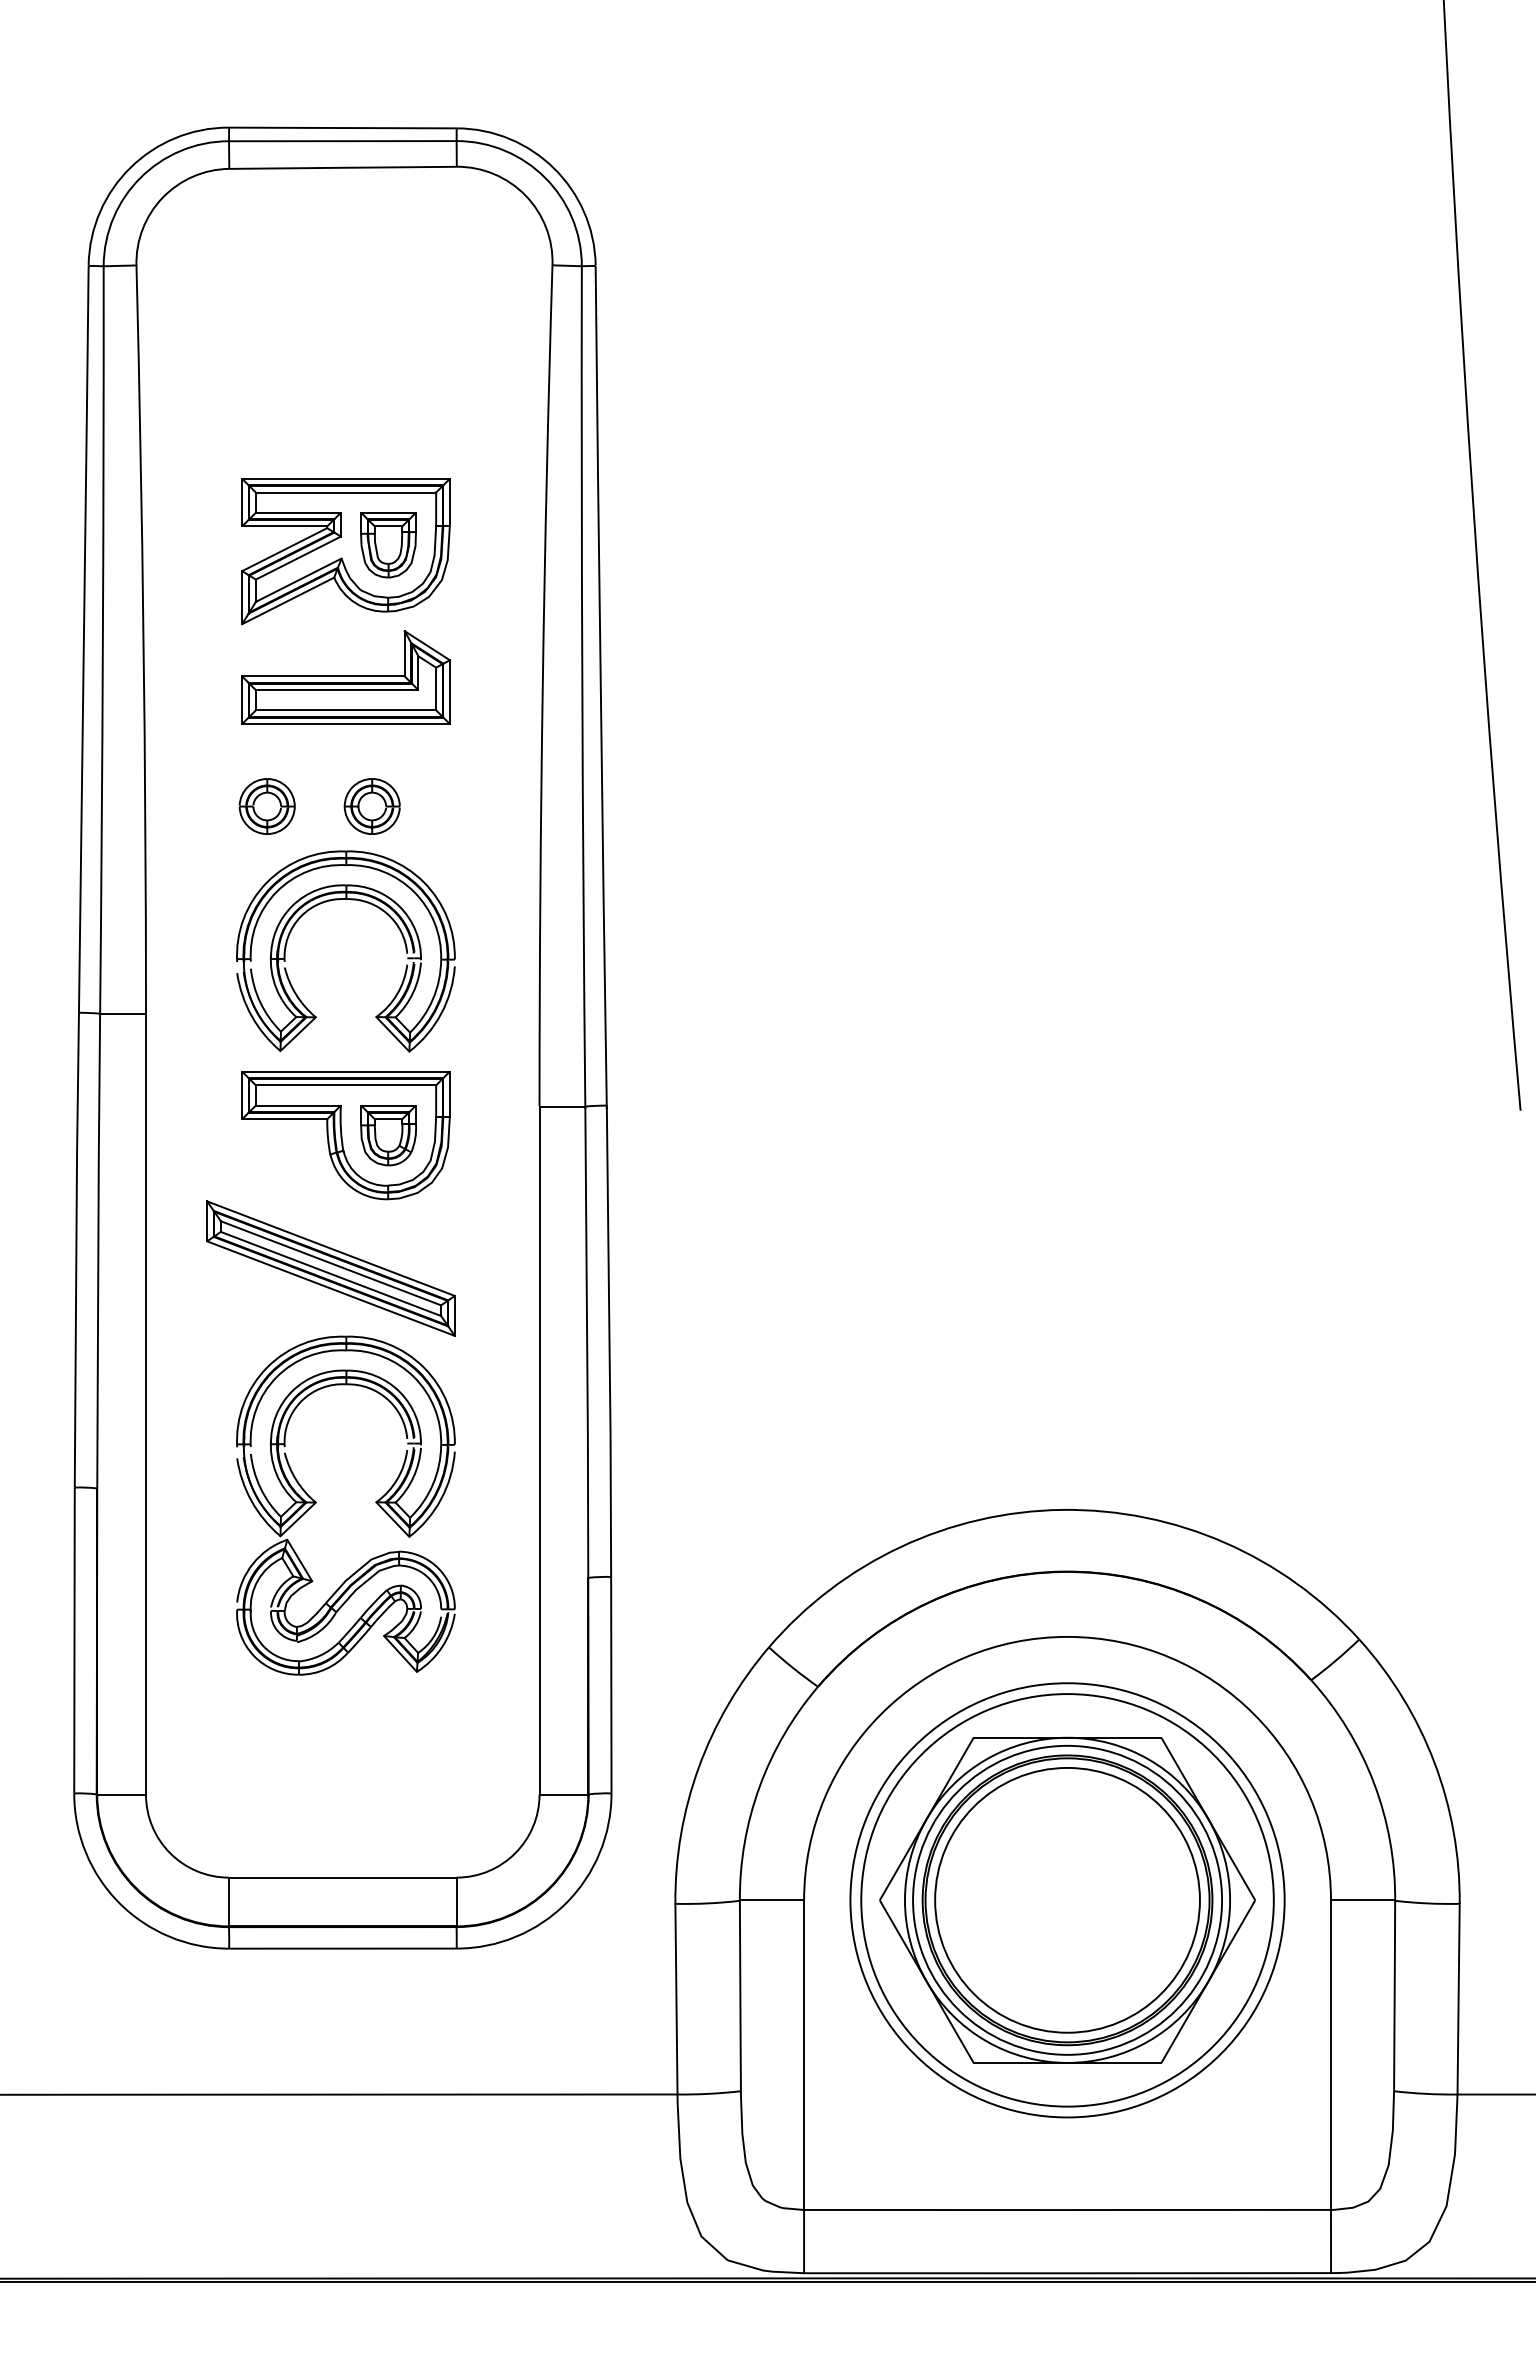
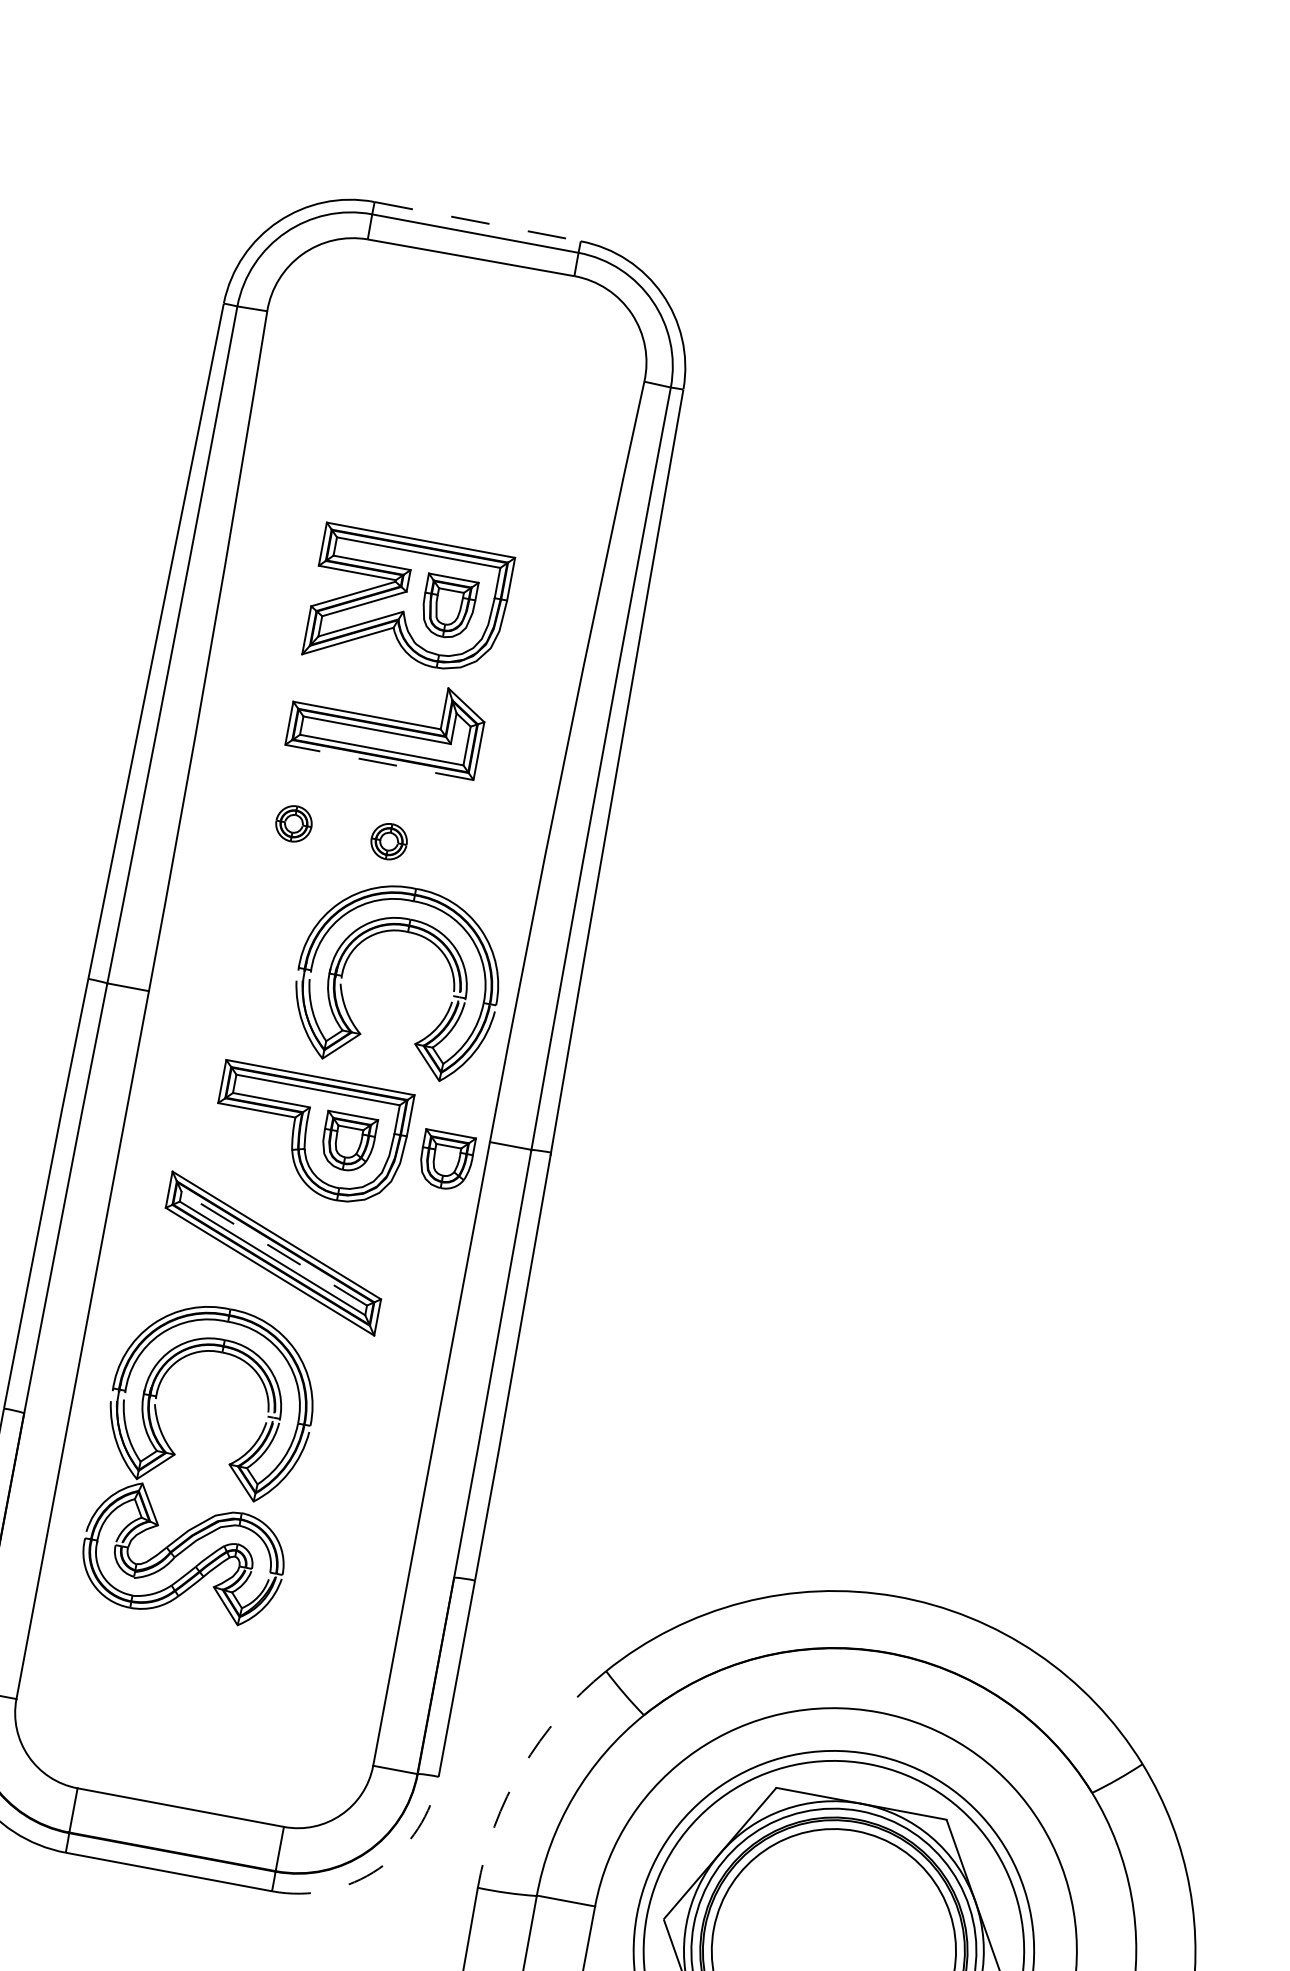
line: (342, 128) -> (477, 222), solid -> dashed
line: (346, 724) -> (379, 762), solid -> dashed
part: (266, 806) -> (293, 823), size x0.7
part: (371, 806) -> (388, 841), size x0.7
part: (351, 900) -> (412, 934), moved
part: (496, 1135) -> (446, 1160), added
line: (331, 1263) -> (274, 1249), solid -> dashed
part: (316, 1503) -> (175, 1455), moved
arc: (698, 1767) -> (521, 1768), solid -> dashed
arc: (566, 1903) -> (379, 1869), solid -> dashed

